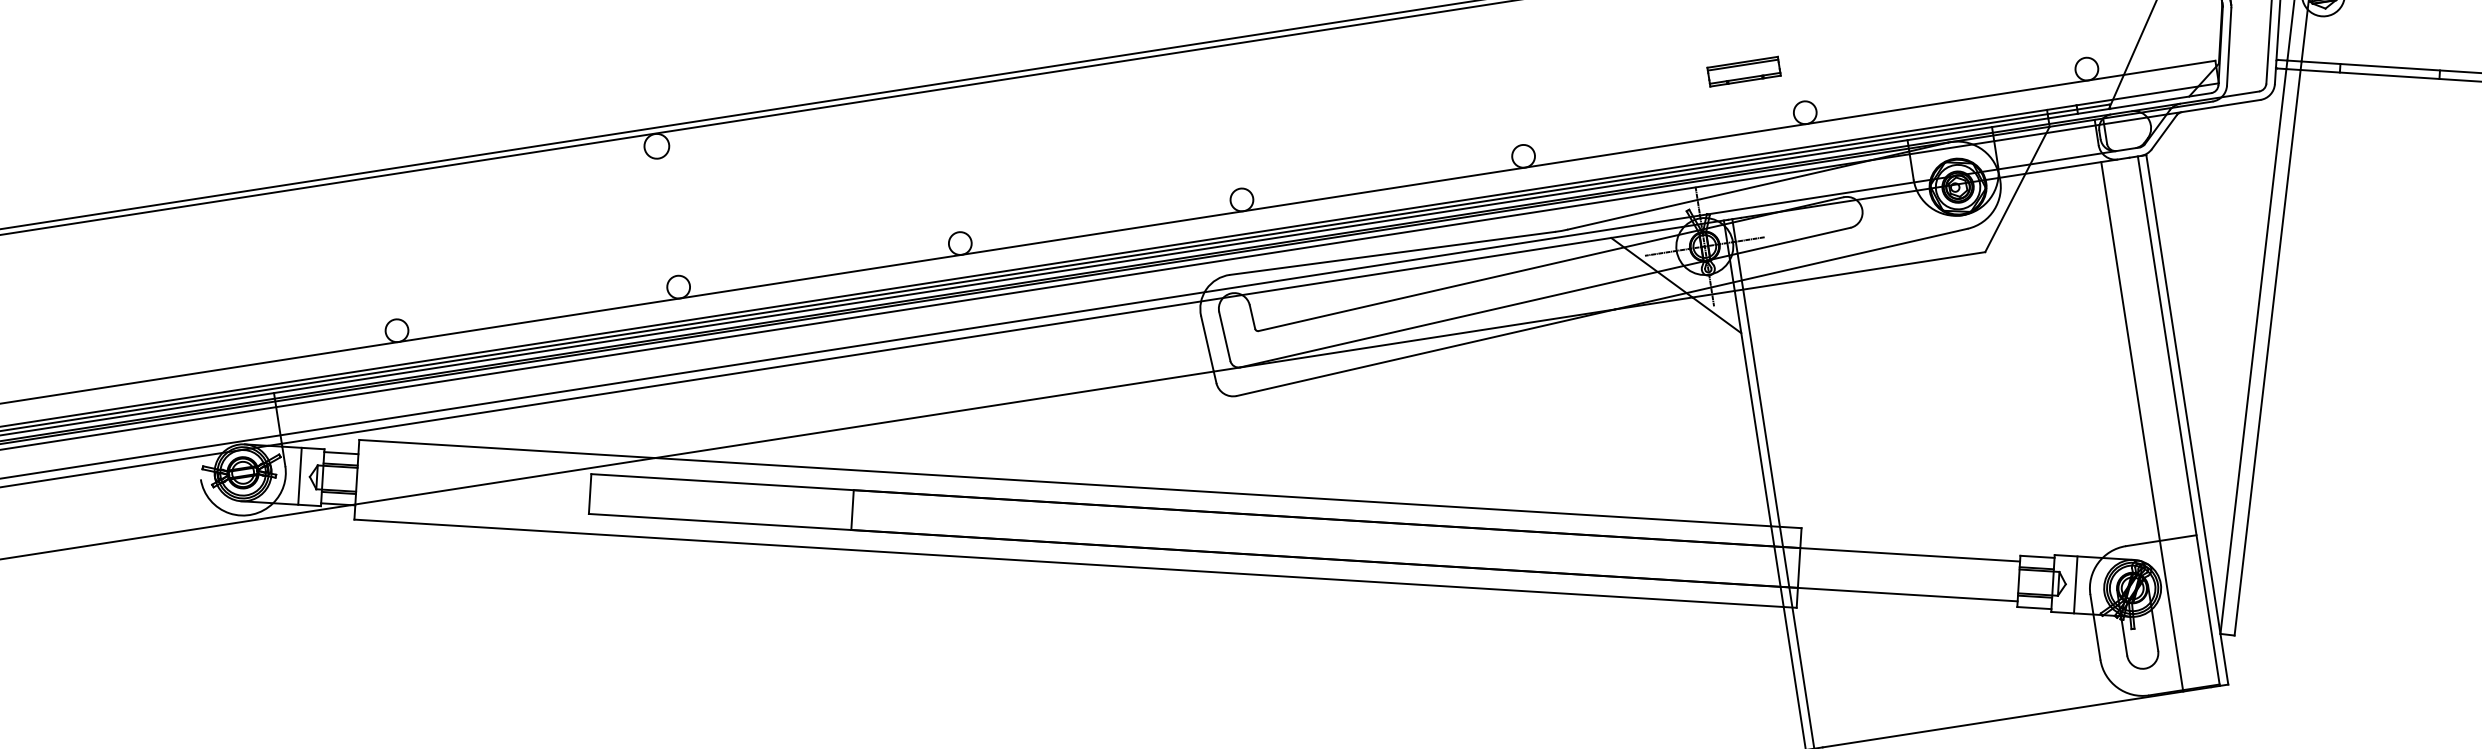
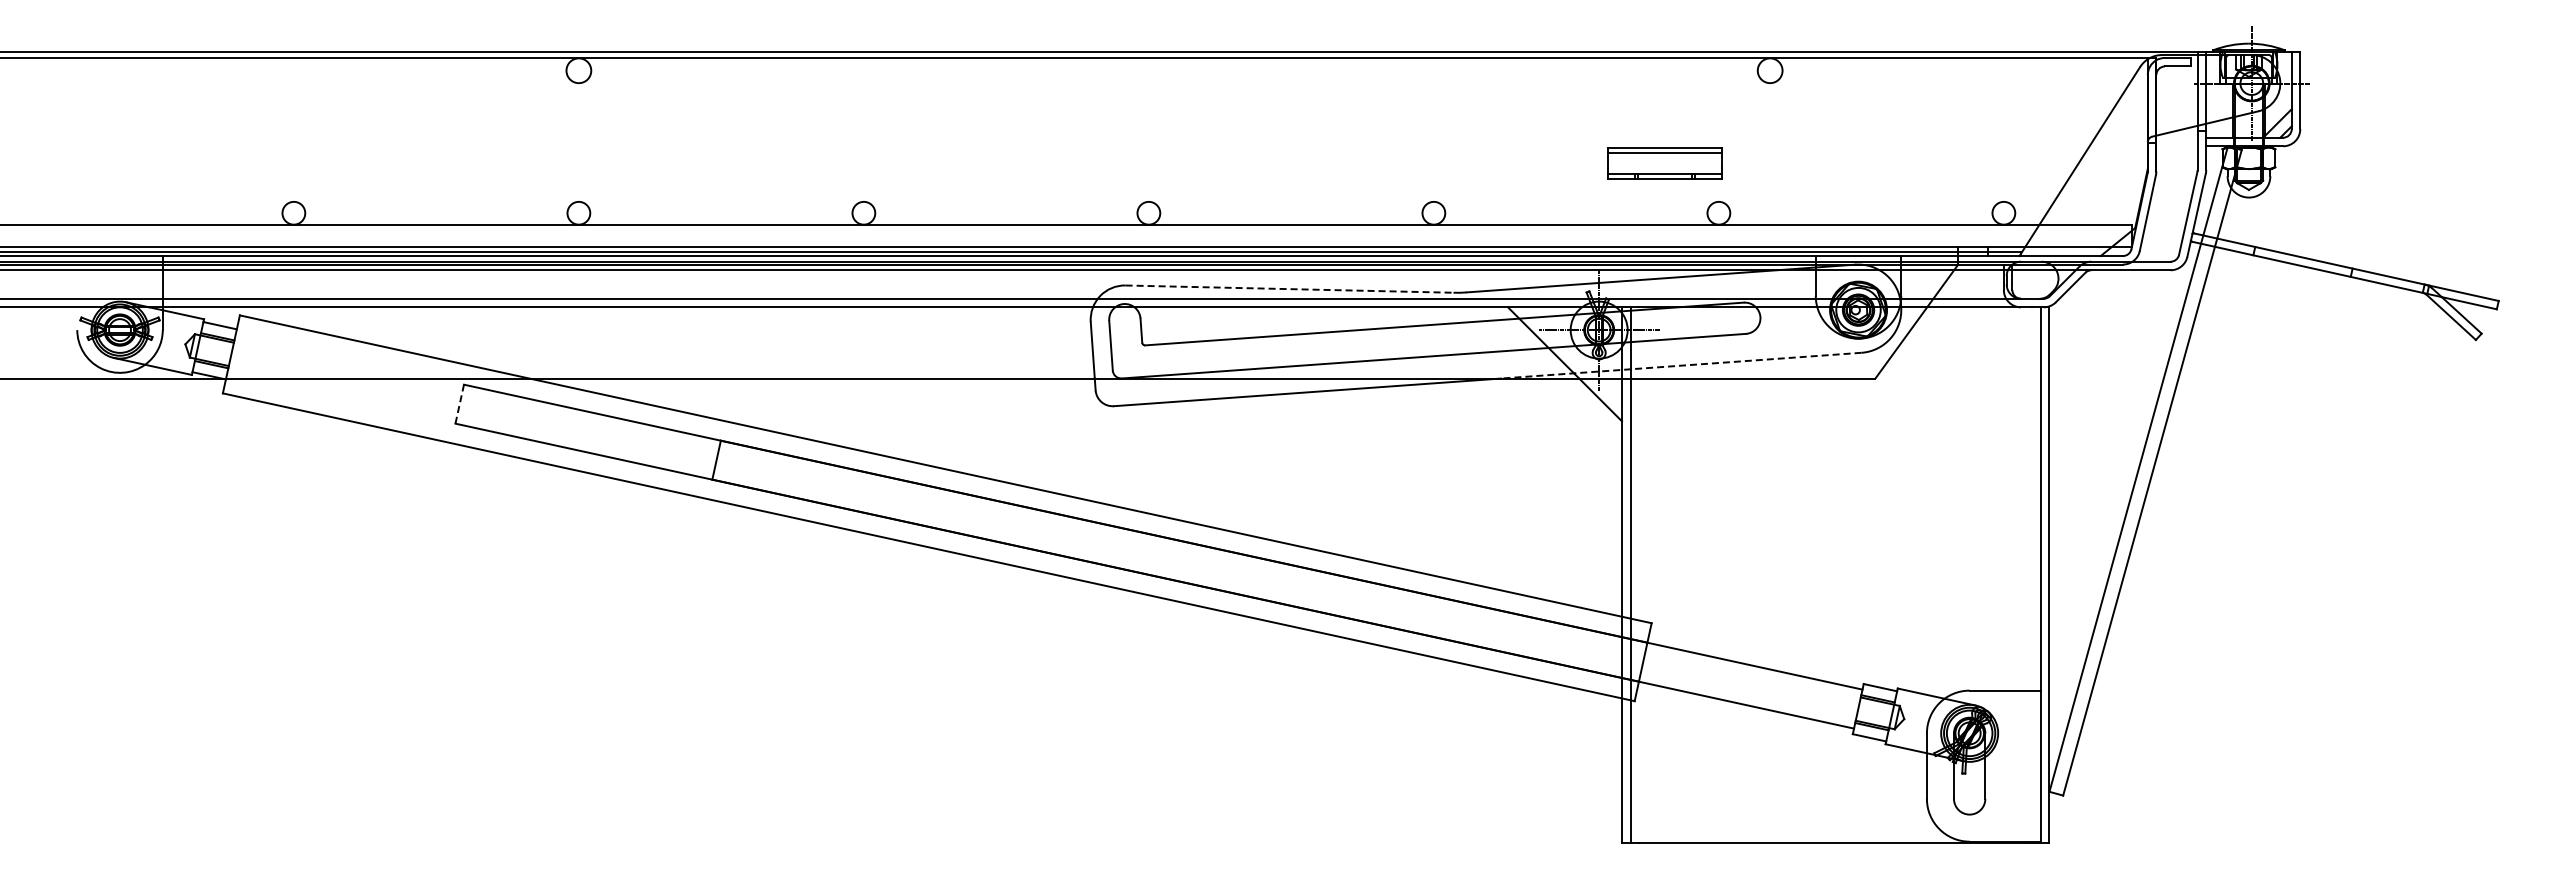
part: (1743, 71) -> (1664, 163), size x1.6
line: (1392, 253) -> (1289, 289), solid -> dashed
line: (1791, 268) -> (1681, 365), solid -> dashed
line: (2141, 427) -> (2003, 575), removed
line: (299, 476) -> (175, 342), removed
line: (589, 494) -> (459, 404), solid -> dashed
line: (2075, 585) -> (1913, 721), removed

